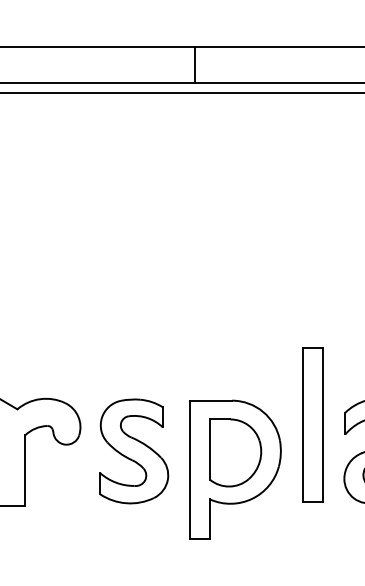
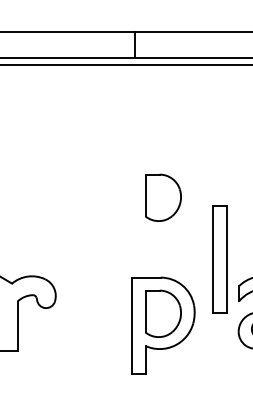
part: (235, 285) -> (163, 197), added
part: (312, 425) -> (219, 259), moved
part: (134, 451) -> (93, 312), removed

